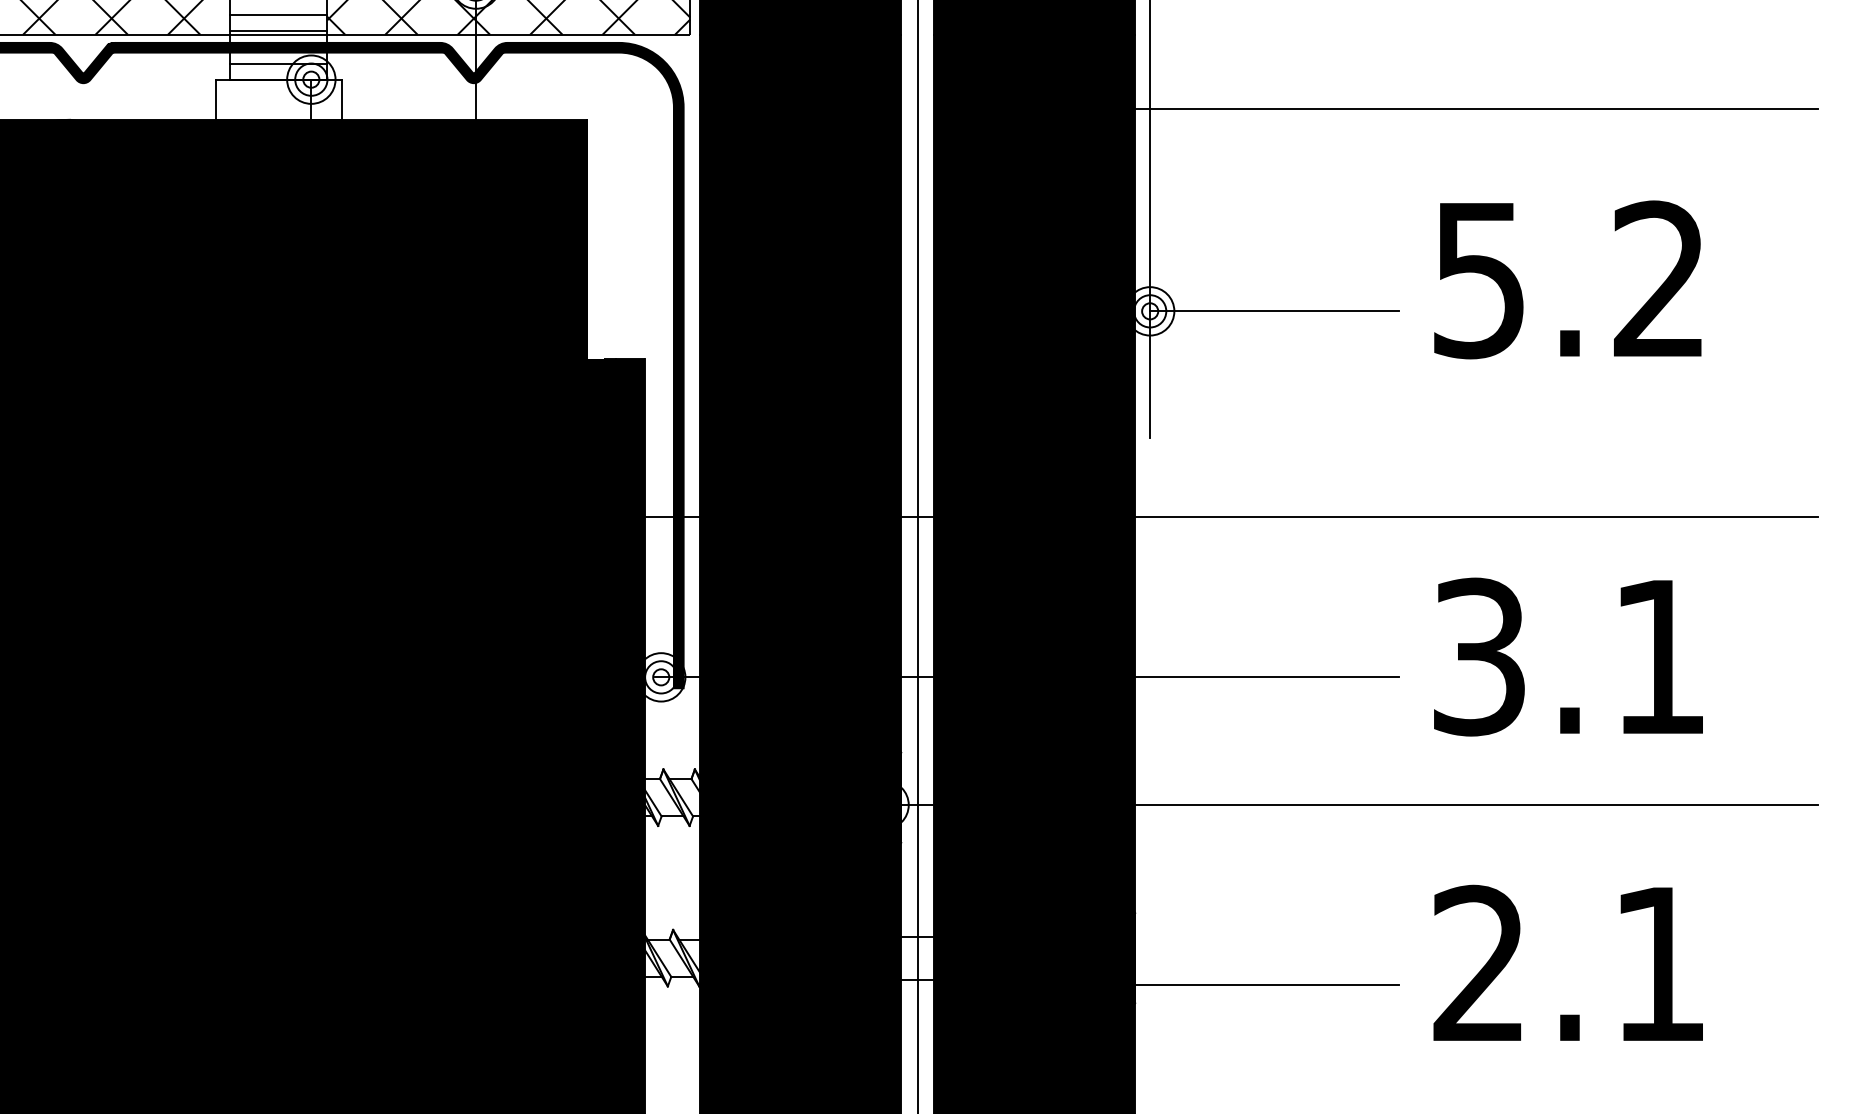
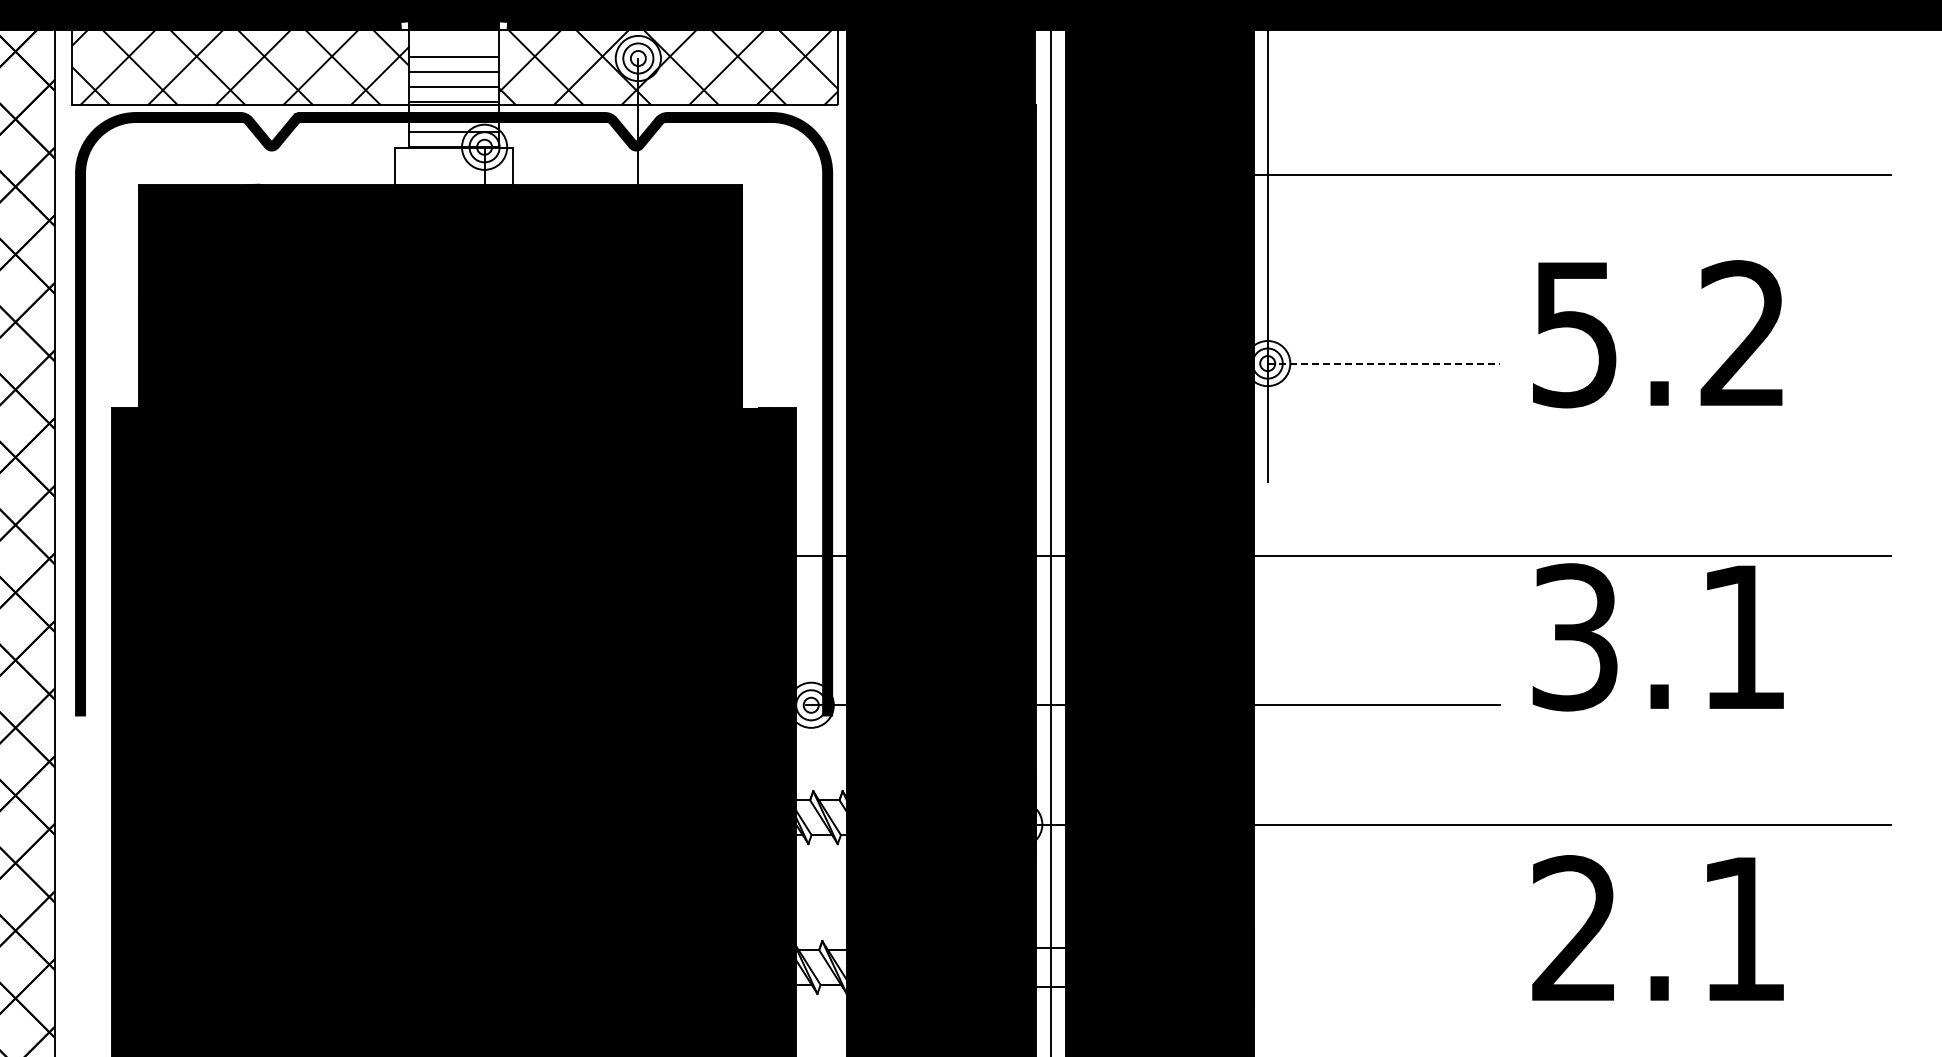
line: (1275, 311) -> (1384, 363), solid -> dashed
text: (1567, 657) -> (1657, 637), moved
text: (1567, 962) -> (1657, 927), moved
line: (1240, 984) -> (1352, 992), removed

